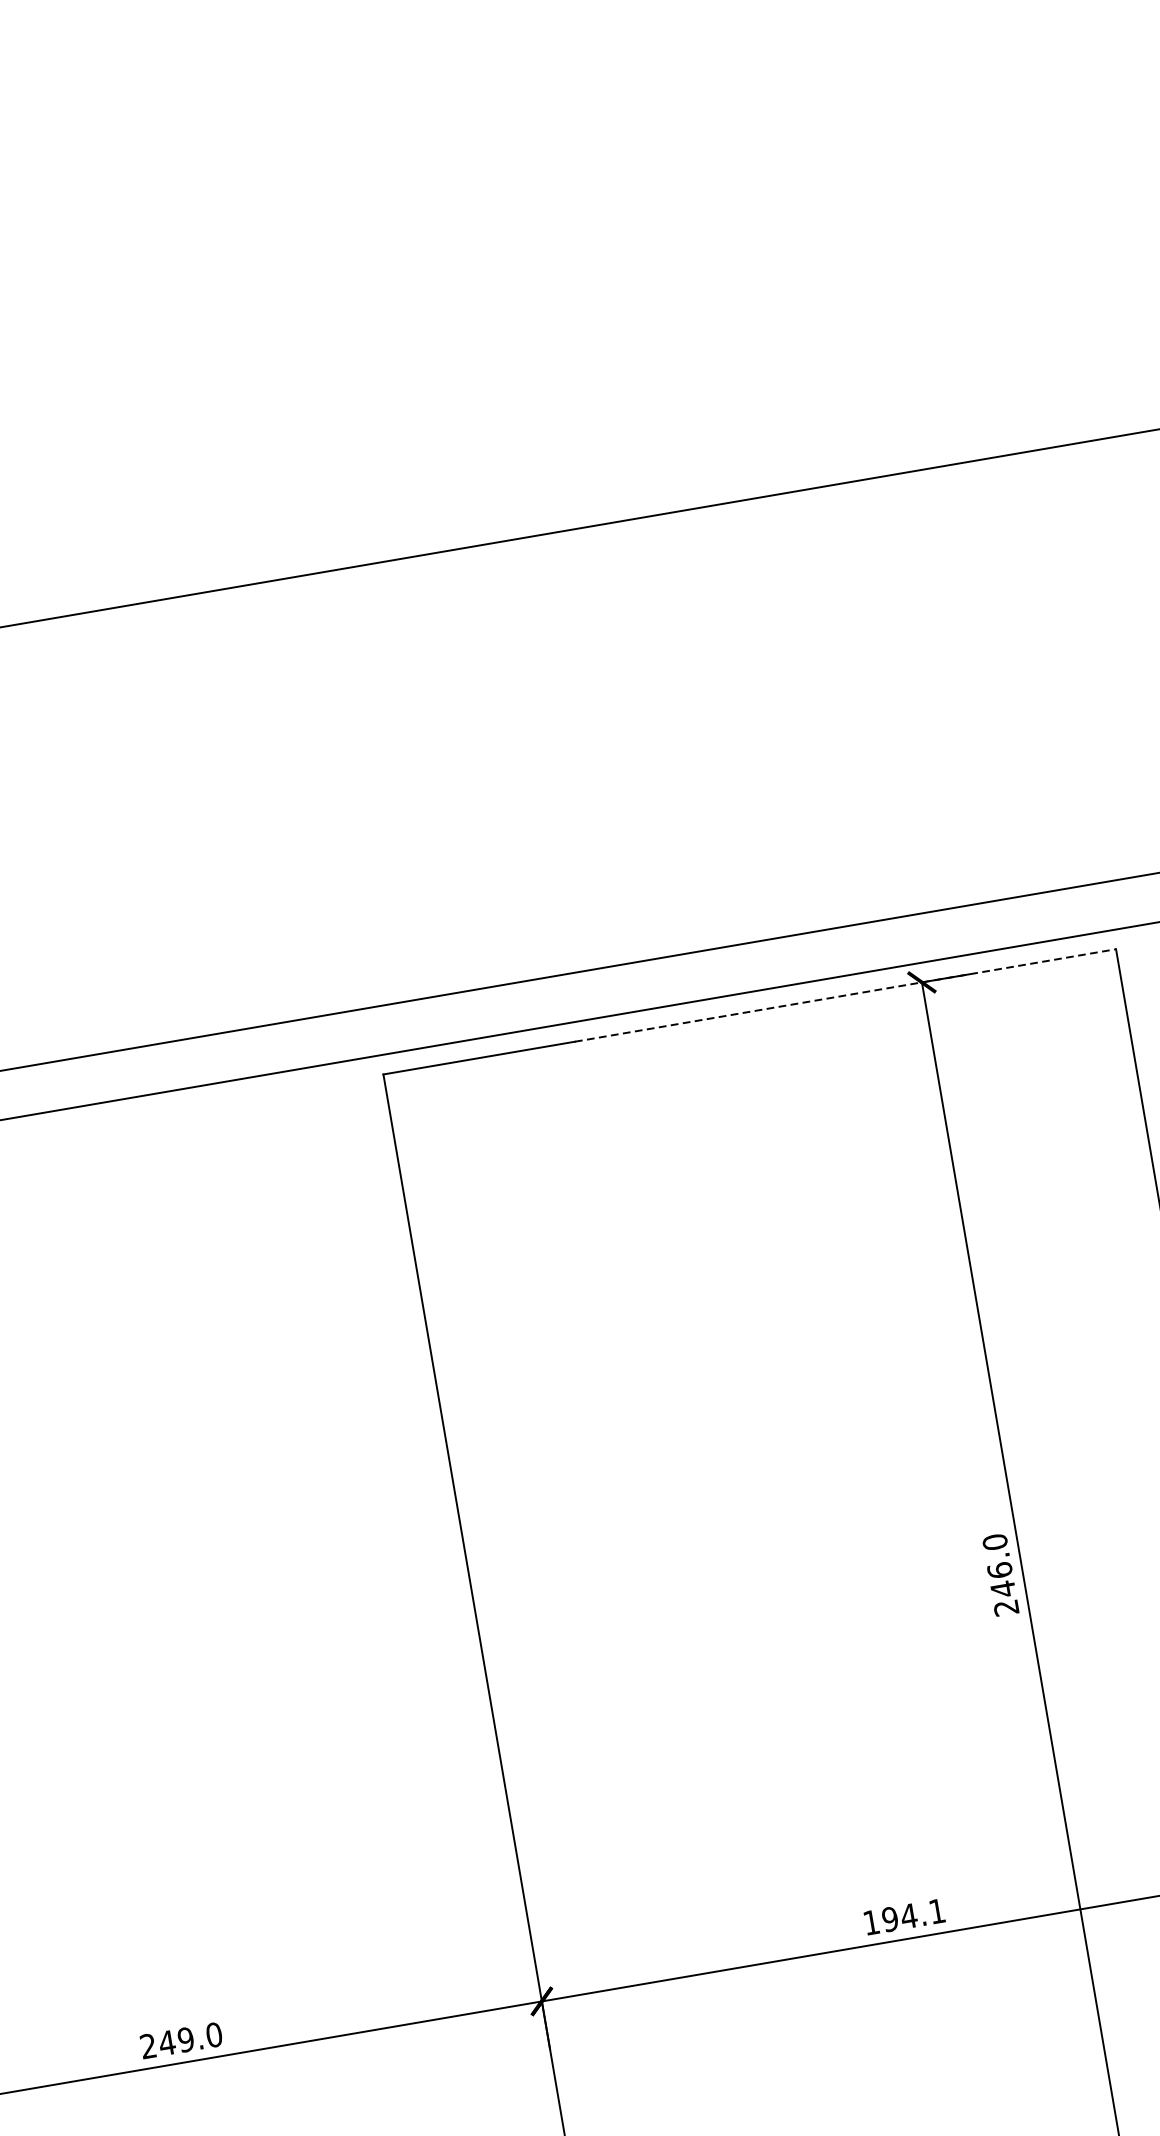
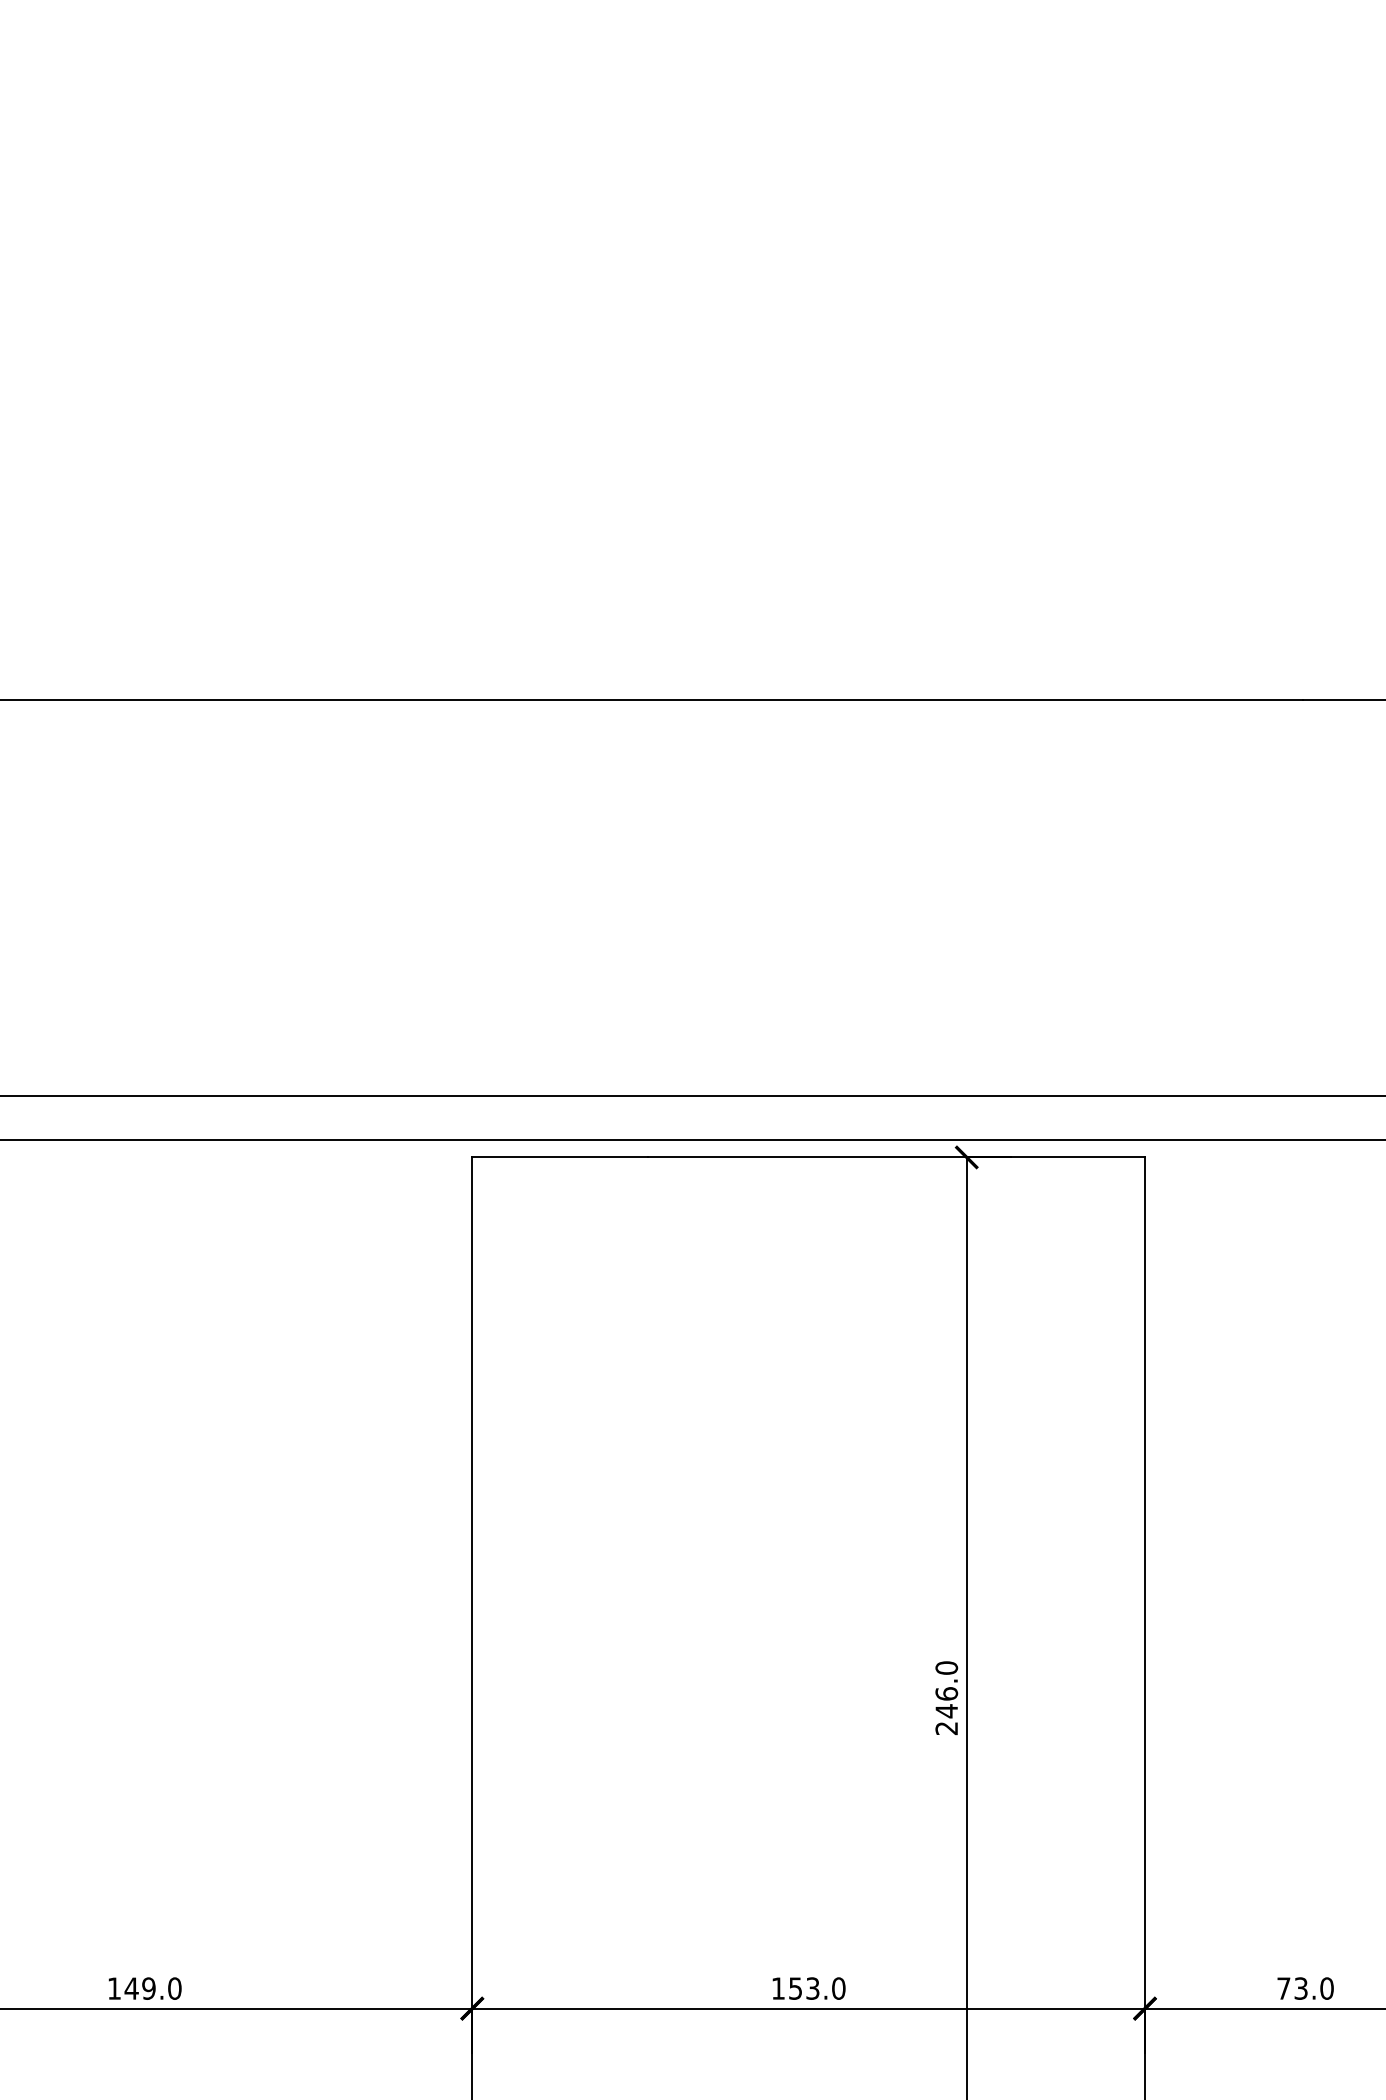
line: (846, 995) -> (897, 1157), dashed -> solid
text: (912, 1915) -> (816, 1988), 194.1 -> 153.0
text: (147, 2046) -> (113, 1988), 249.0 -> 149.0

